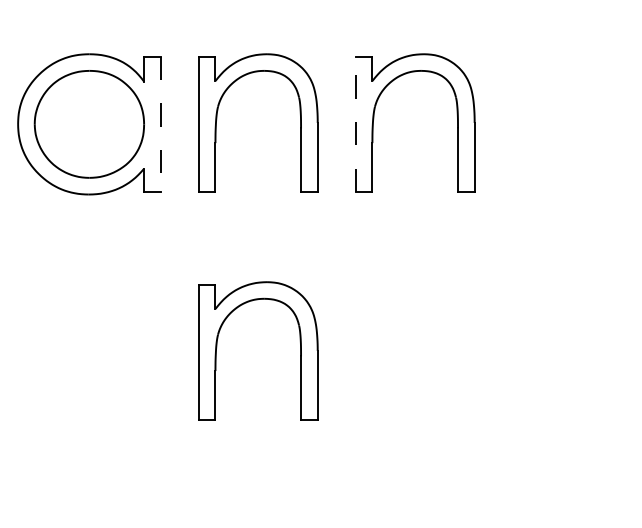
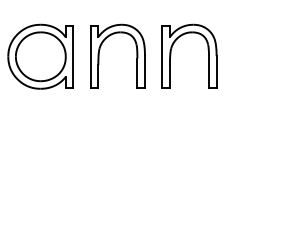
line: (161, 123) -> (73, 56), dashed -> solid
line: (356, 123) -> (162, 56), dashed -> solid
part: (220, 338) -> (100, 154), removed

